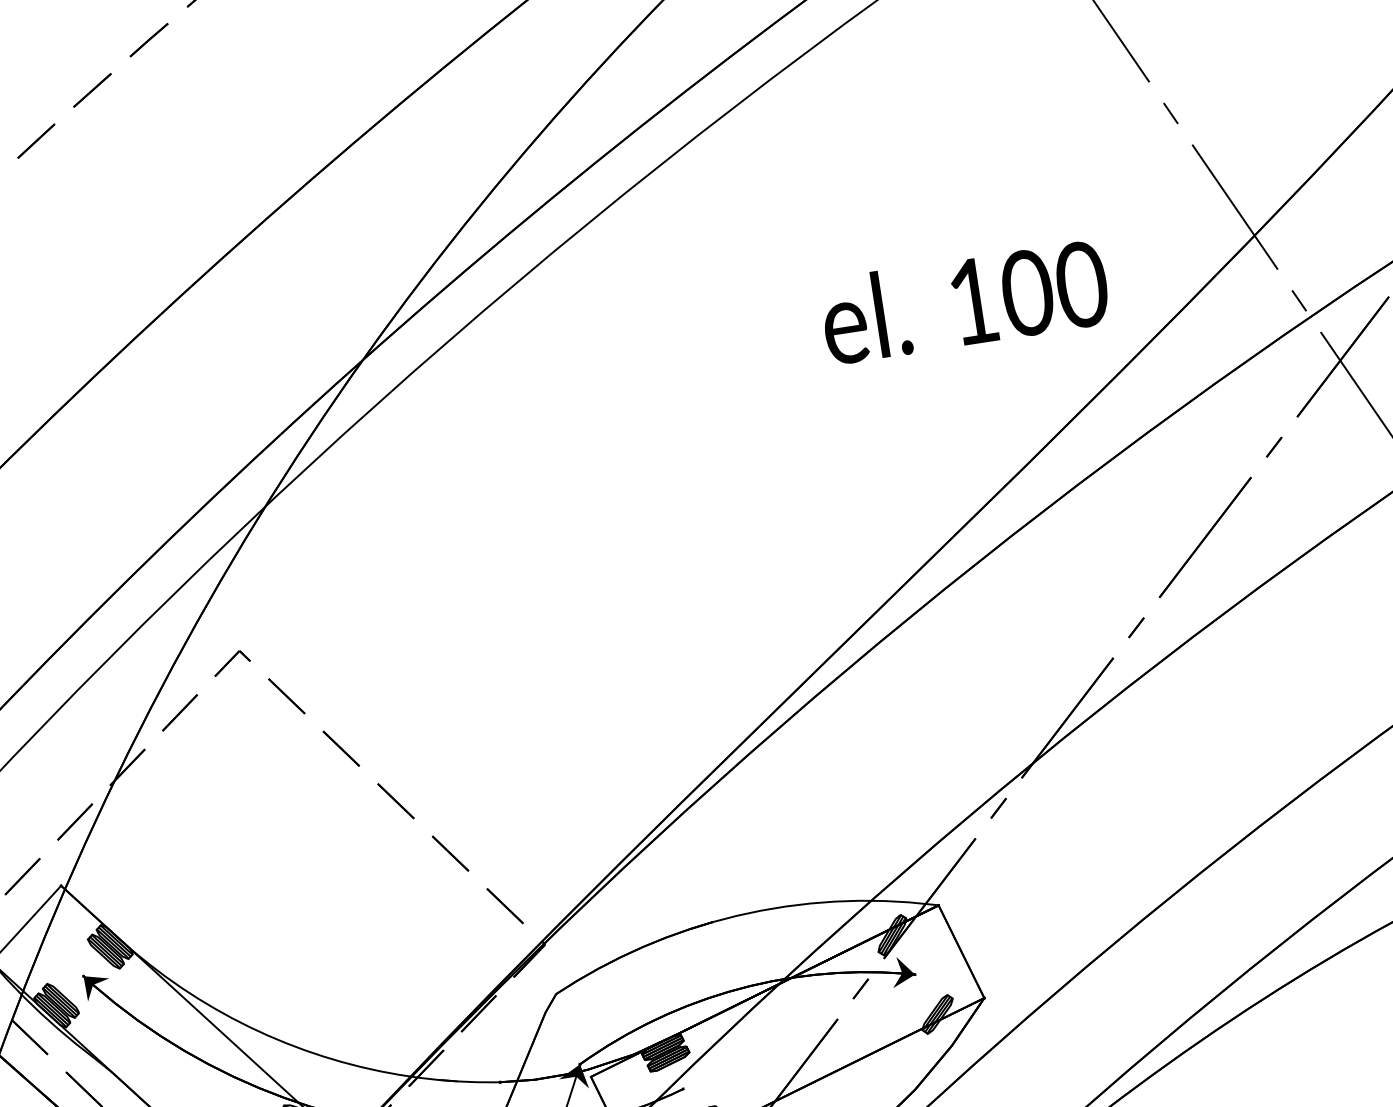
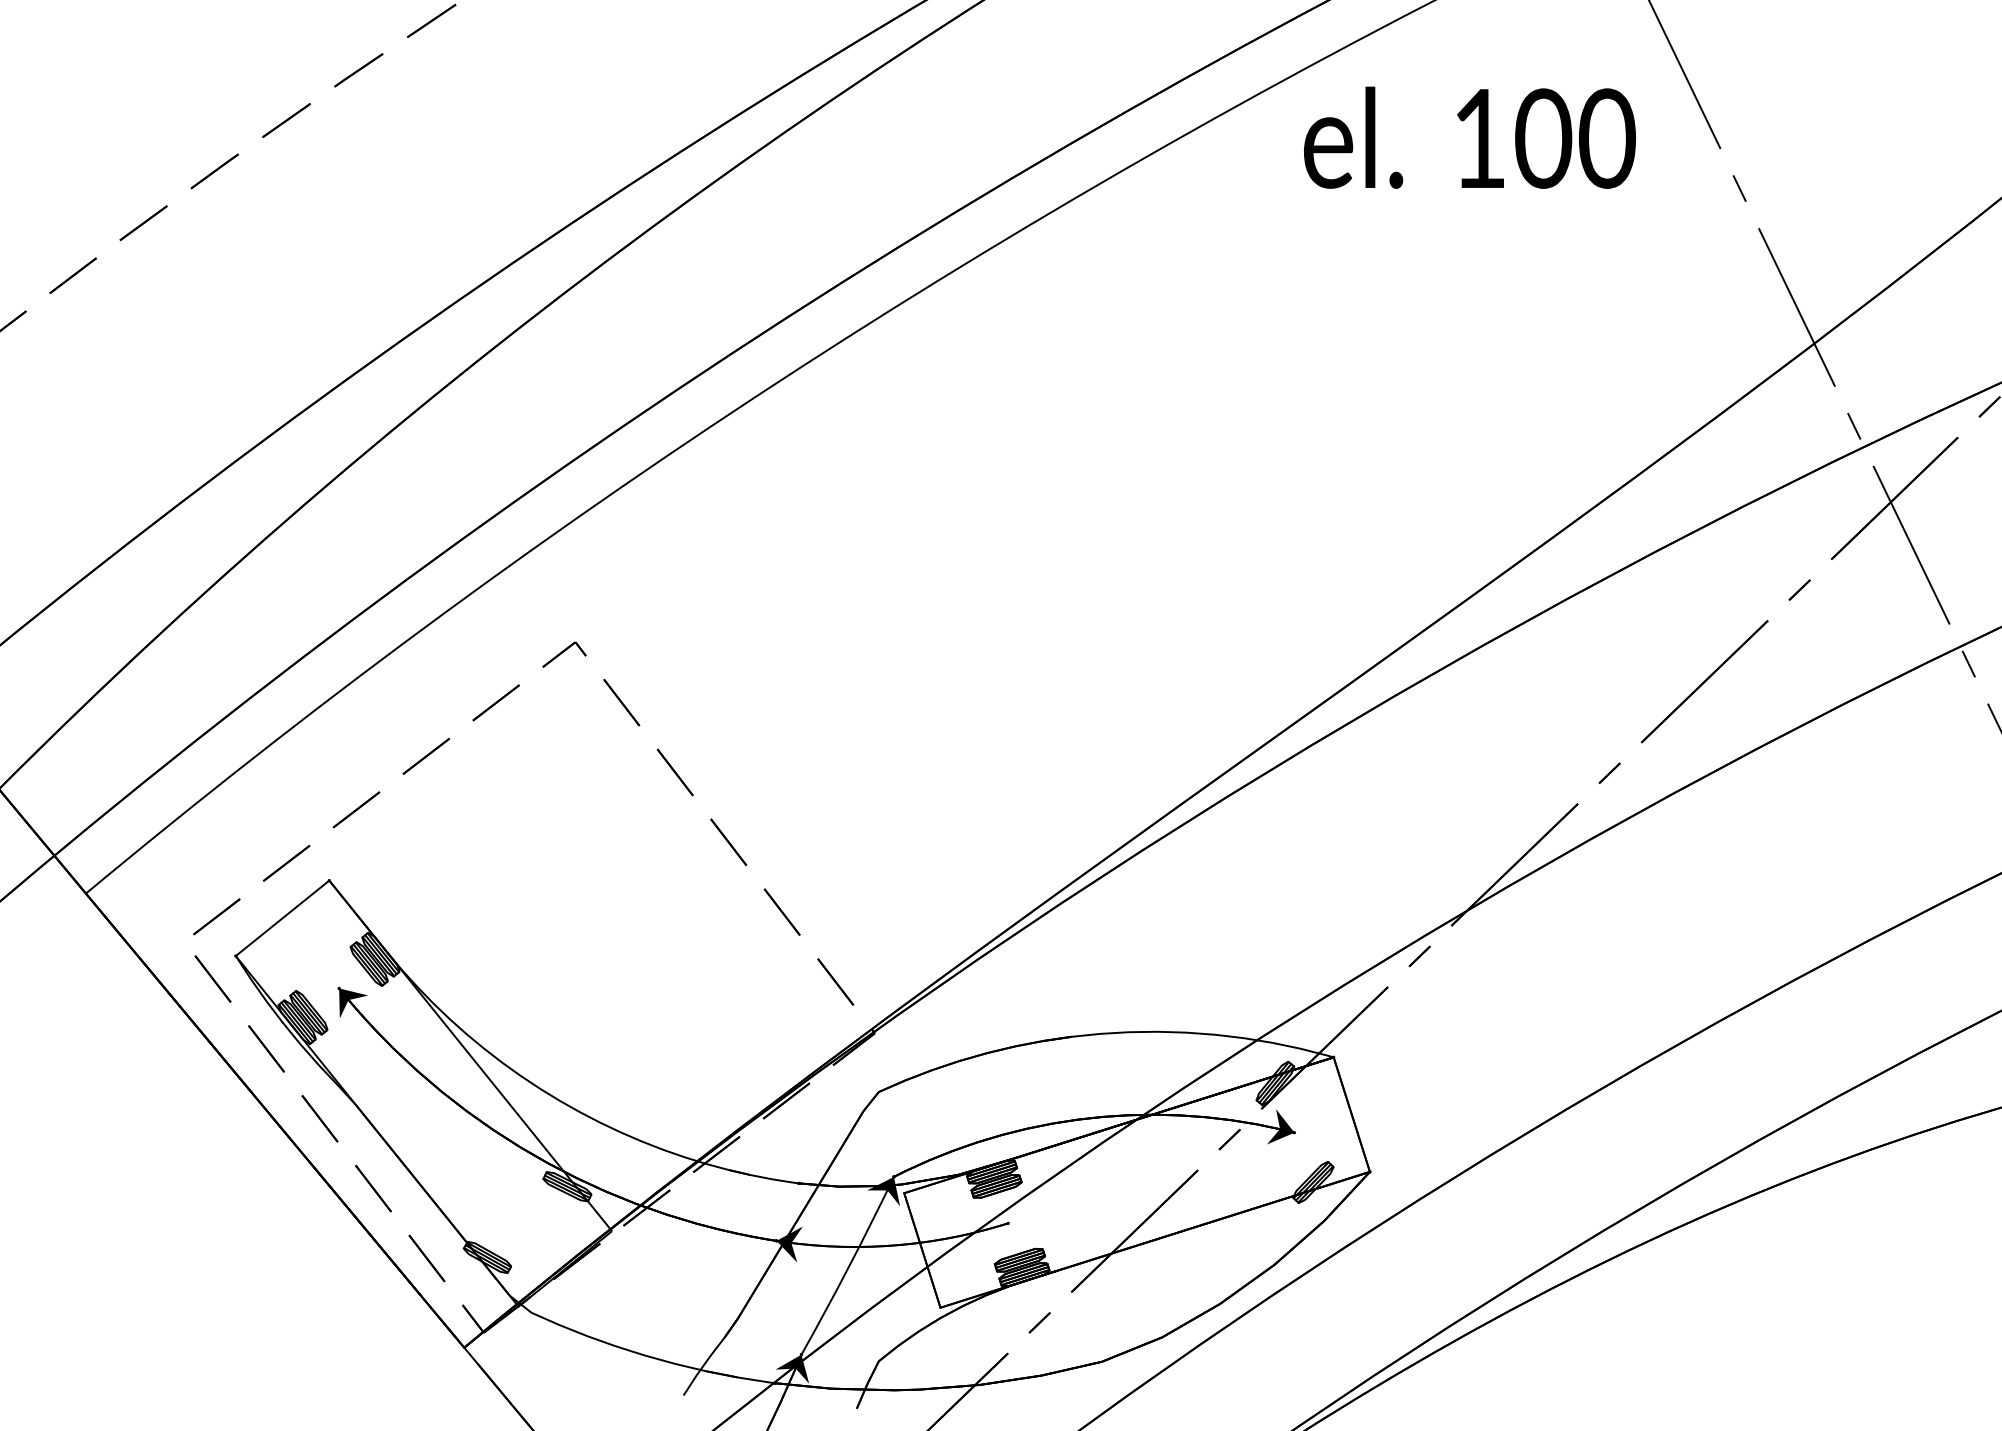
text: (964, 301) -> (1469, 137), moved

